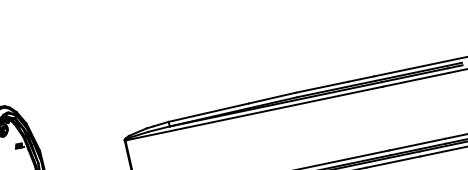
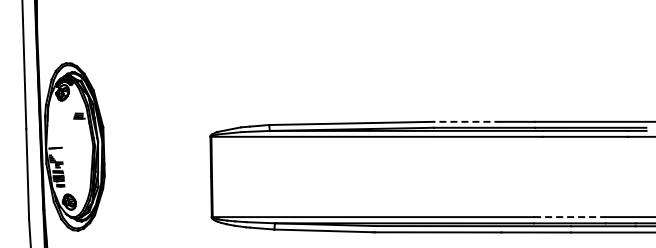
line: (321, 87) -> (467, 121), solid -> dashed
line: (416, 145) -> (569, 217), solid -> dashed

